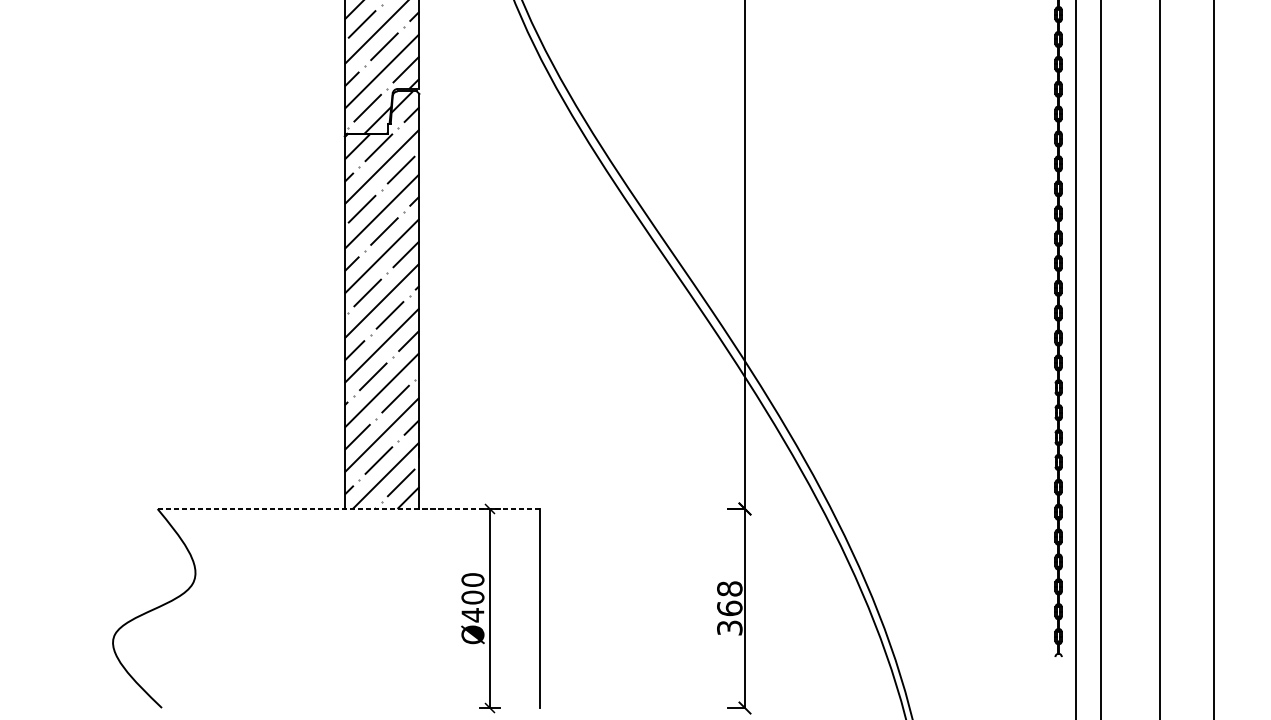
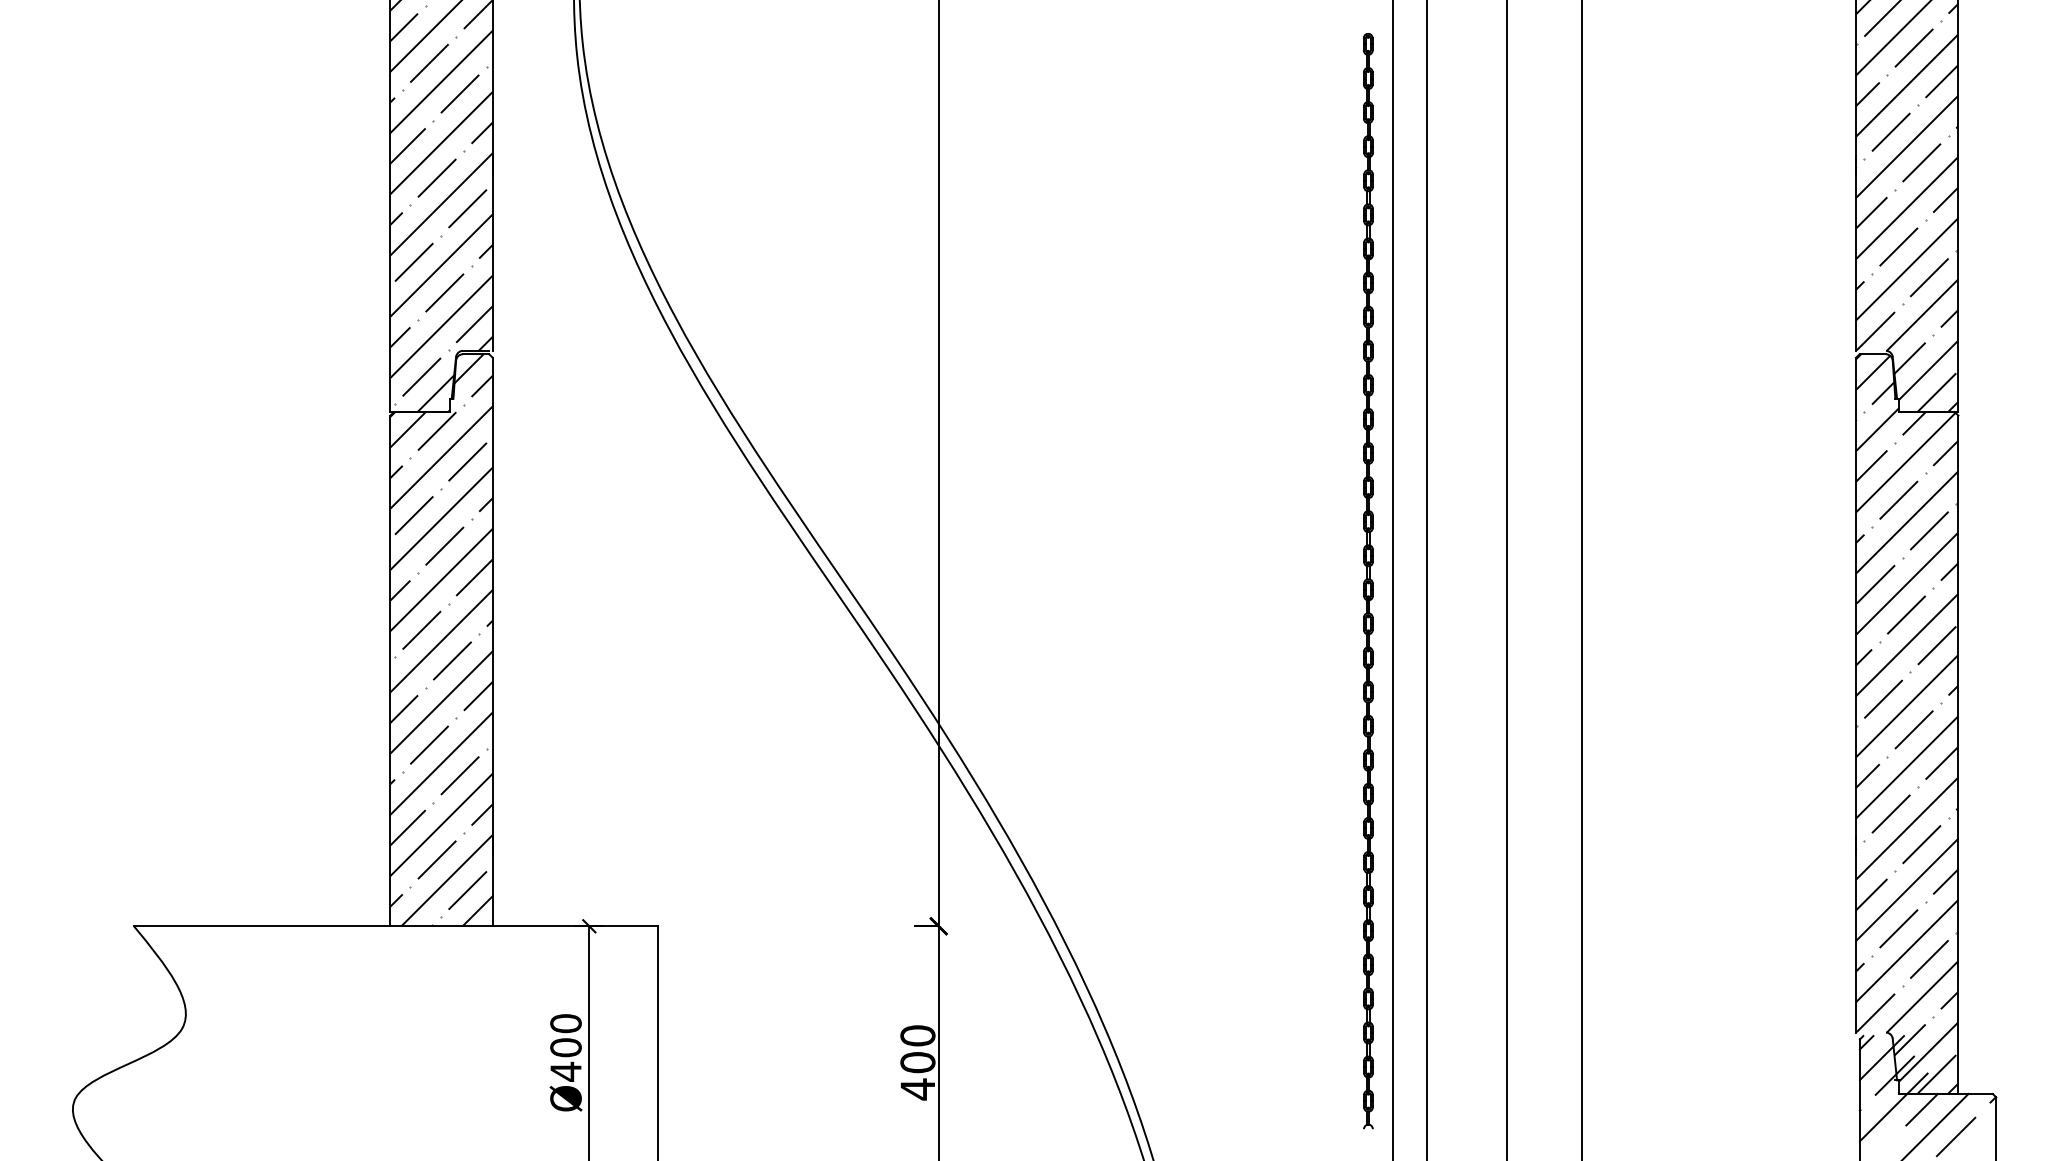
line: (348, 509) -> (395, 926), dashed -> solid
text: (729, 608) -> (917, 1062), 368 -> 400

